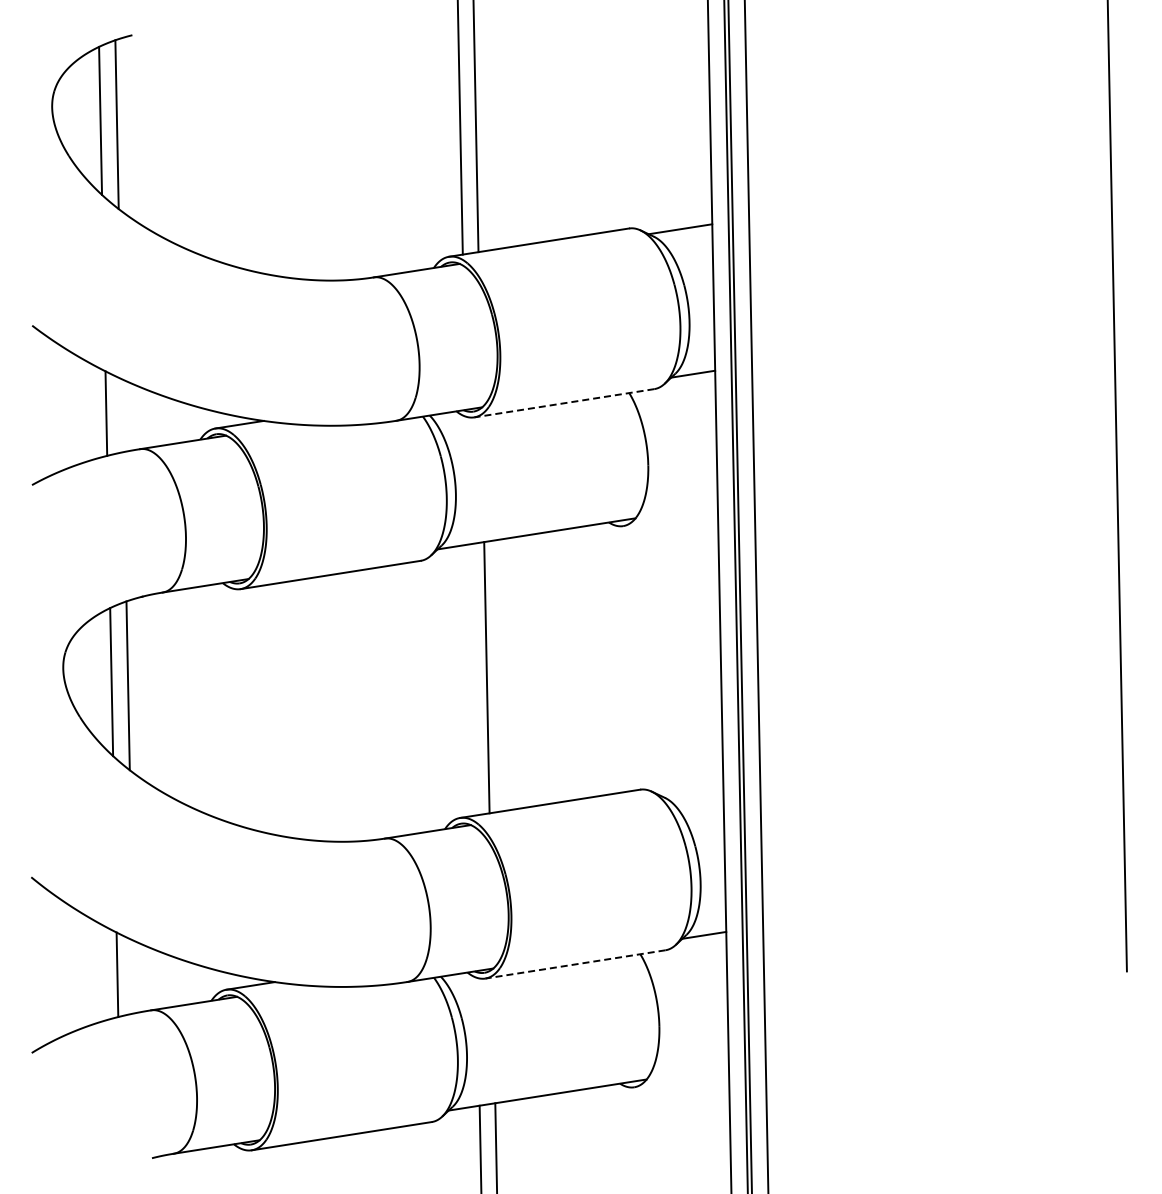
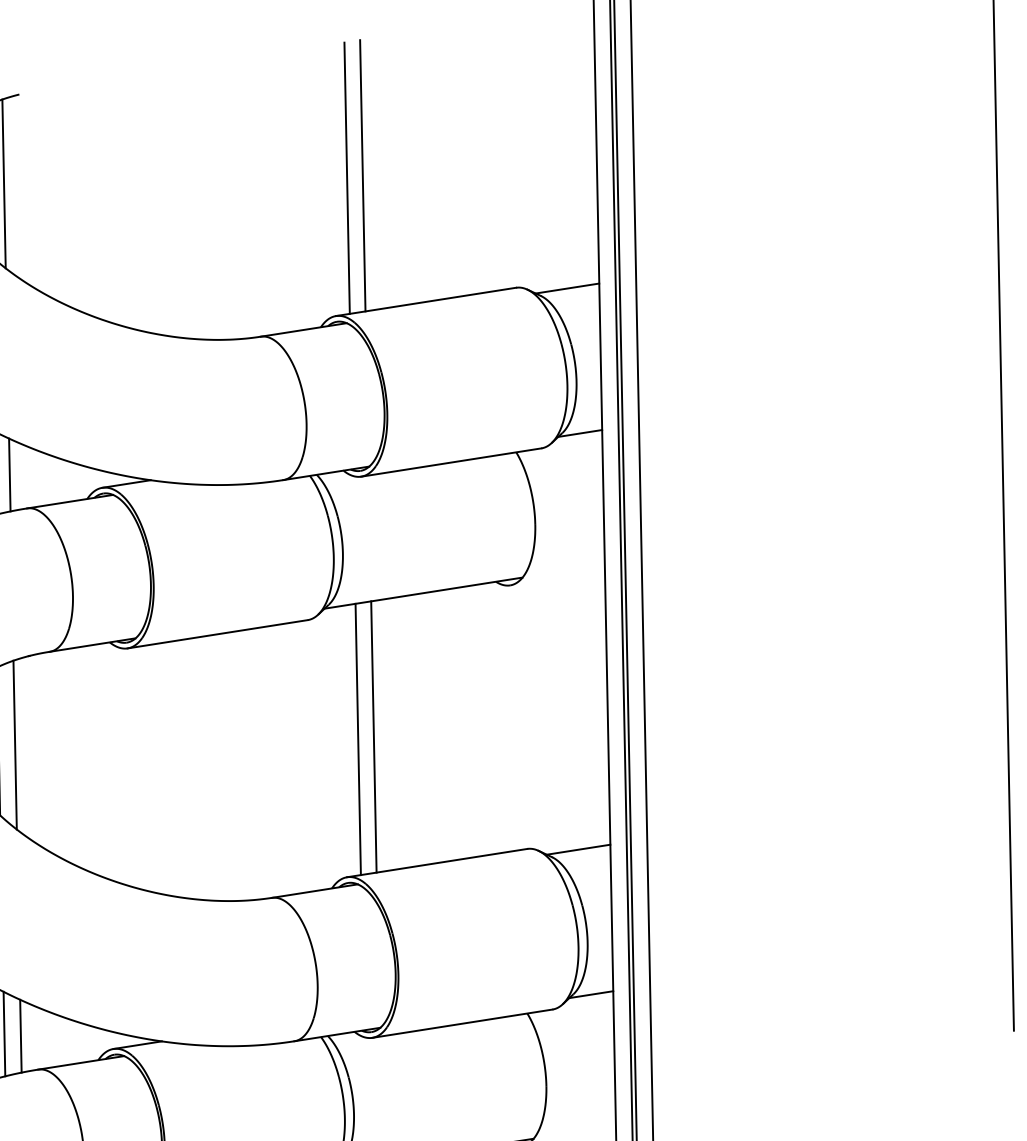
line: (563, 403) -> (450, 462), dashed -> solid
line: (122, 415) -> (9, 474), added
line: (470, 679) -> (357, 738), added
line: (691, 790) -> (578, 849), added
line: (574, 964) -> (461, 1023), dashed -> solid
line: (133, 976) -> (20, 1035), added

